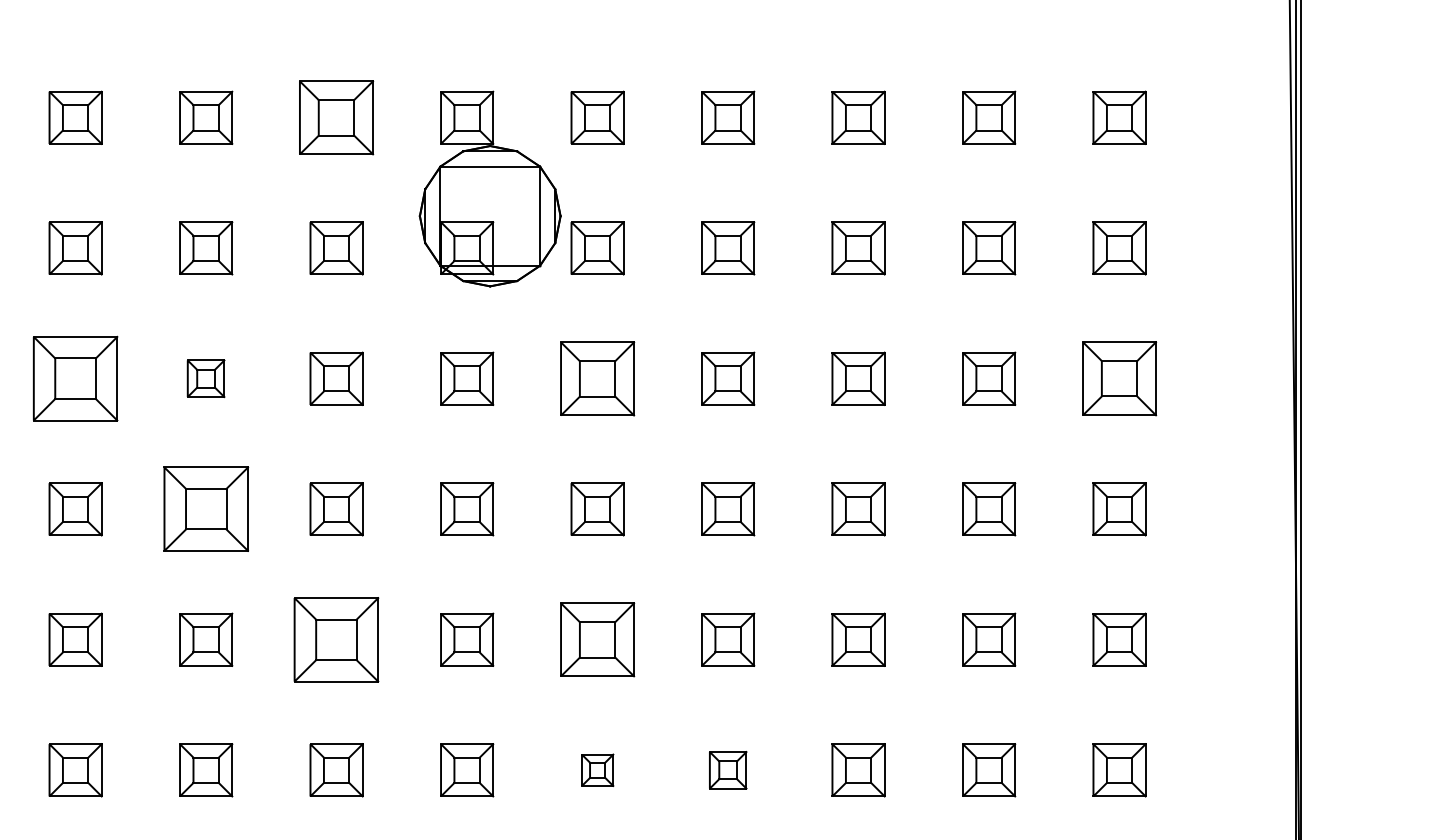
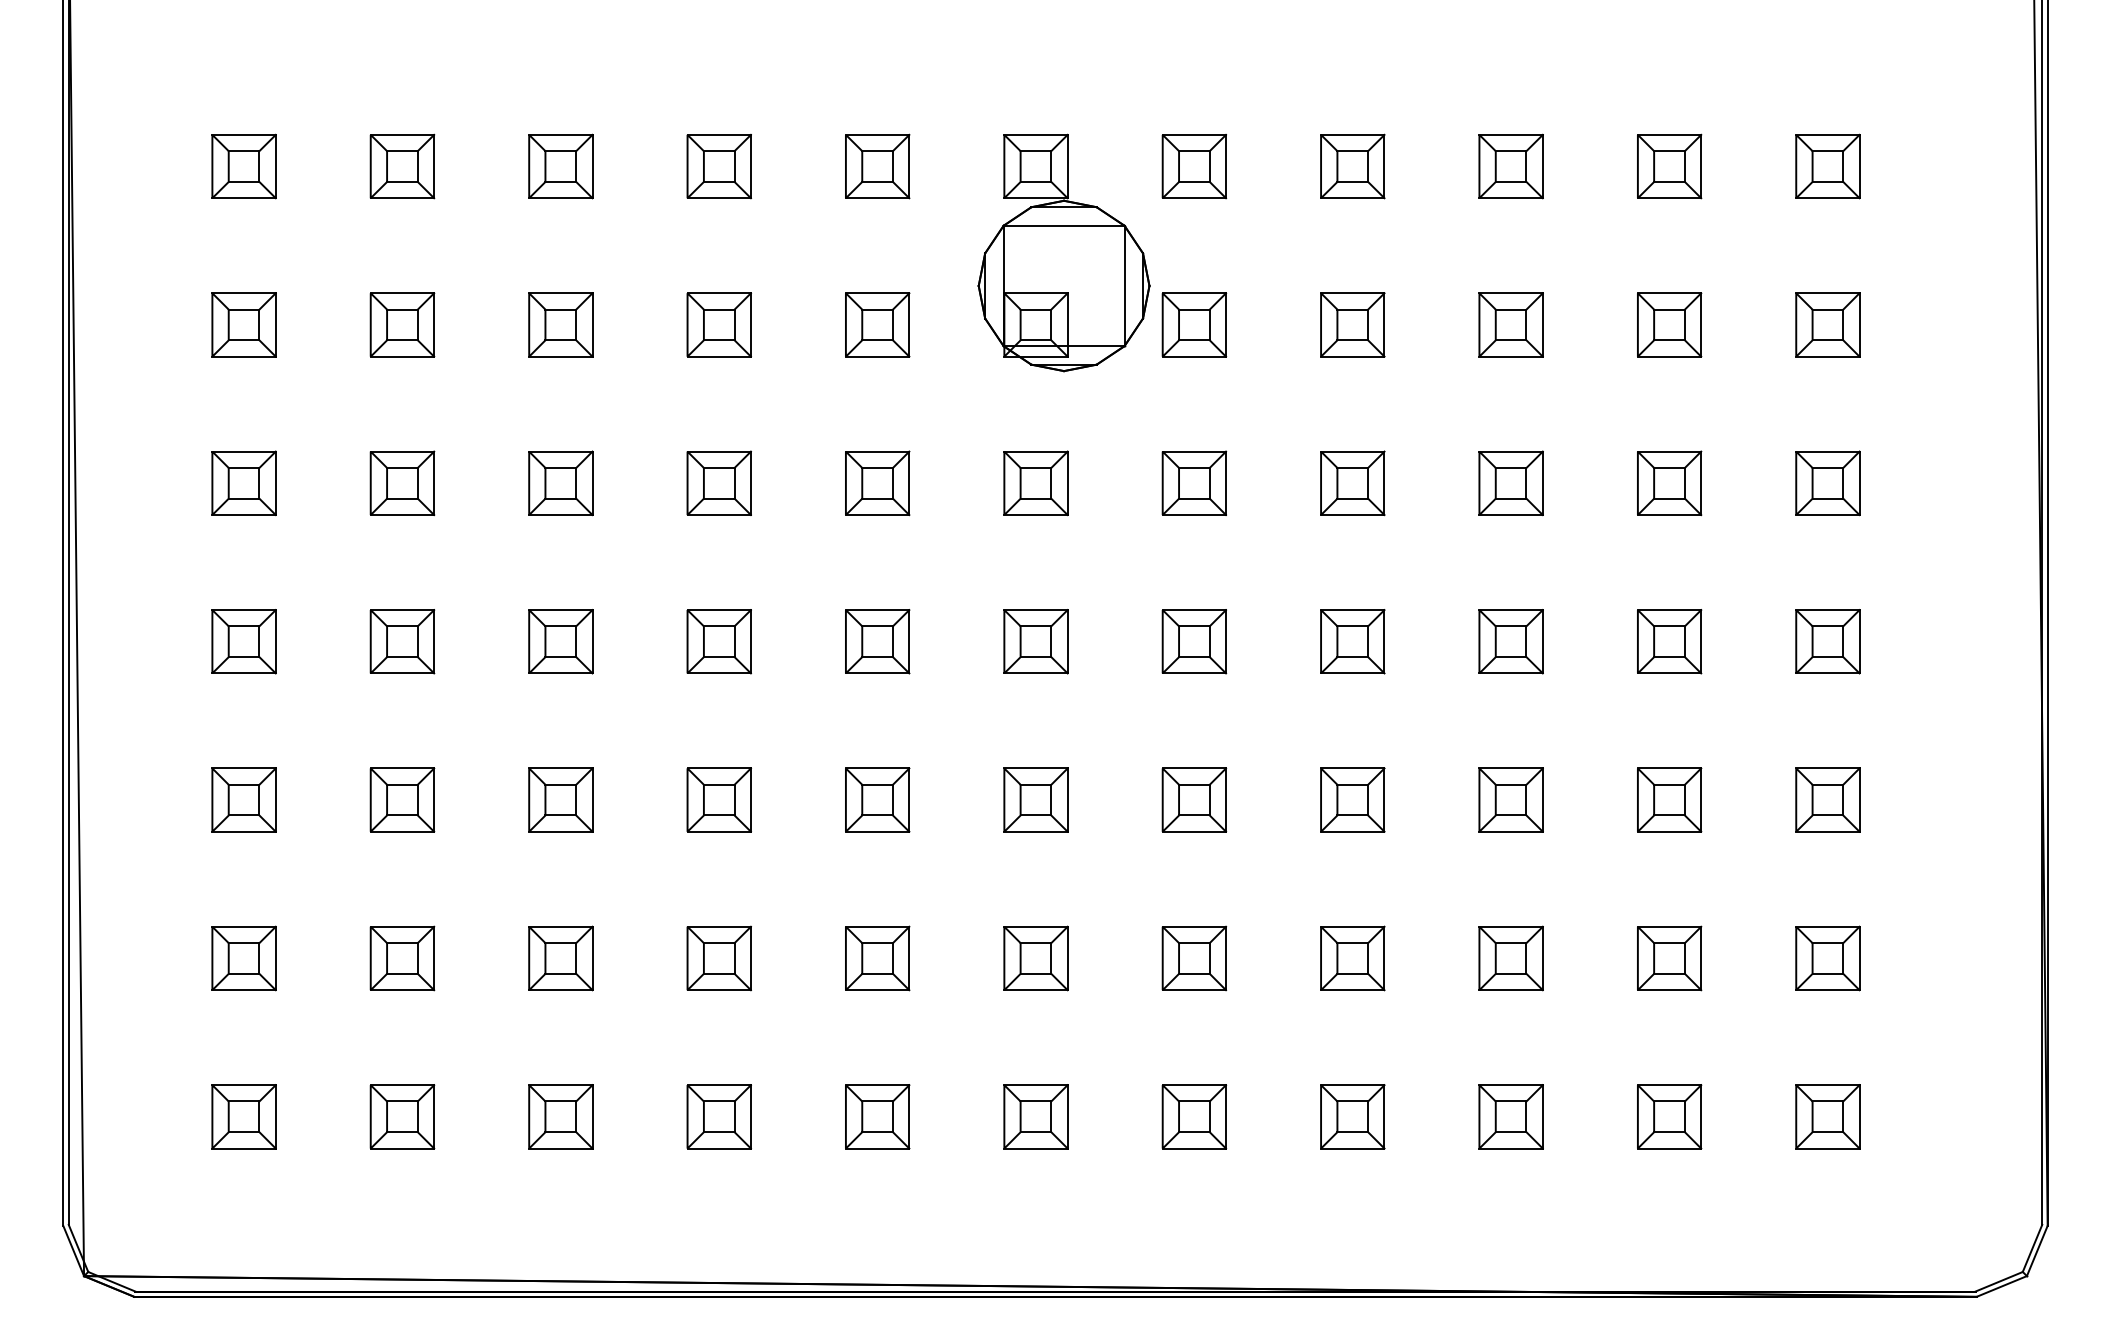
part: (336, 117) -> (877, 166), size x0.71
part: (75, 378) -> (560, 483), size x0.62
part: (205, 378) -> (718, 482), size x1.43
part: (597, 378) -> (1194, 482), size x0.71
part: (1119, 378) -> (1827, 483), size x0.71
part: (205, 509) -> (718, 641), size x0.62
part: (336, 639) -> (877, 799), size x0.62
part: (597, 639) -> (1194, 799), size x0.71
part: (597, 770) -> (1194, 958), size x1.67
part: (727, 770) -> (1352, 958), size x1.43

